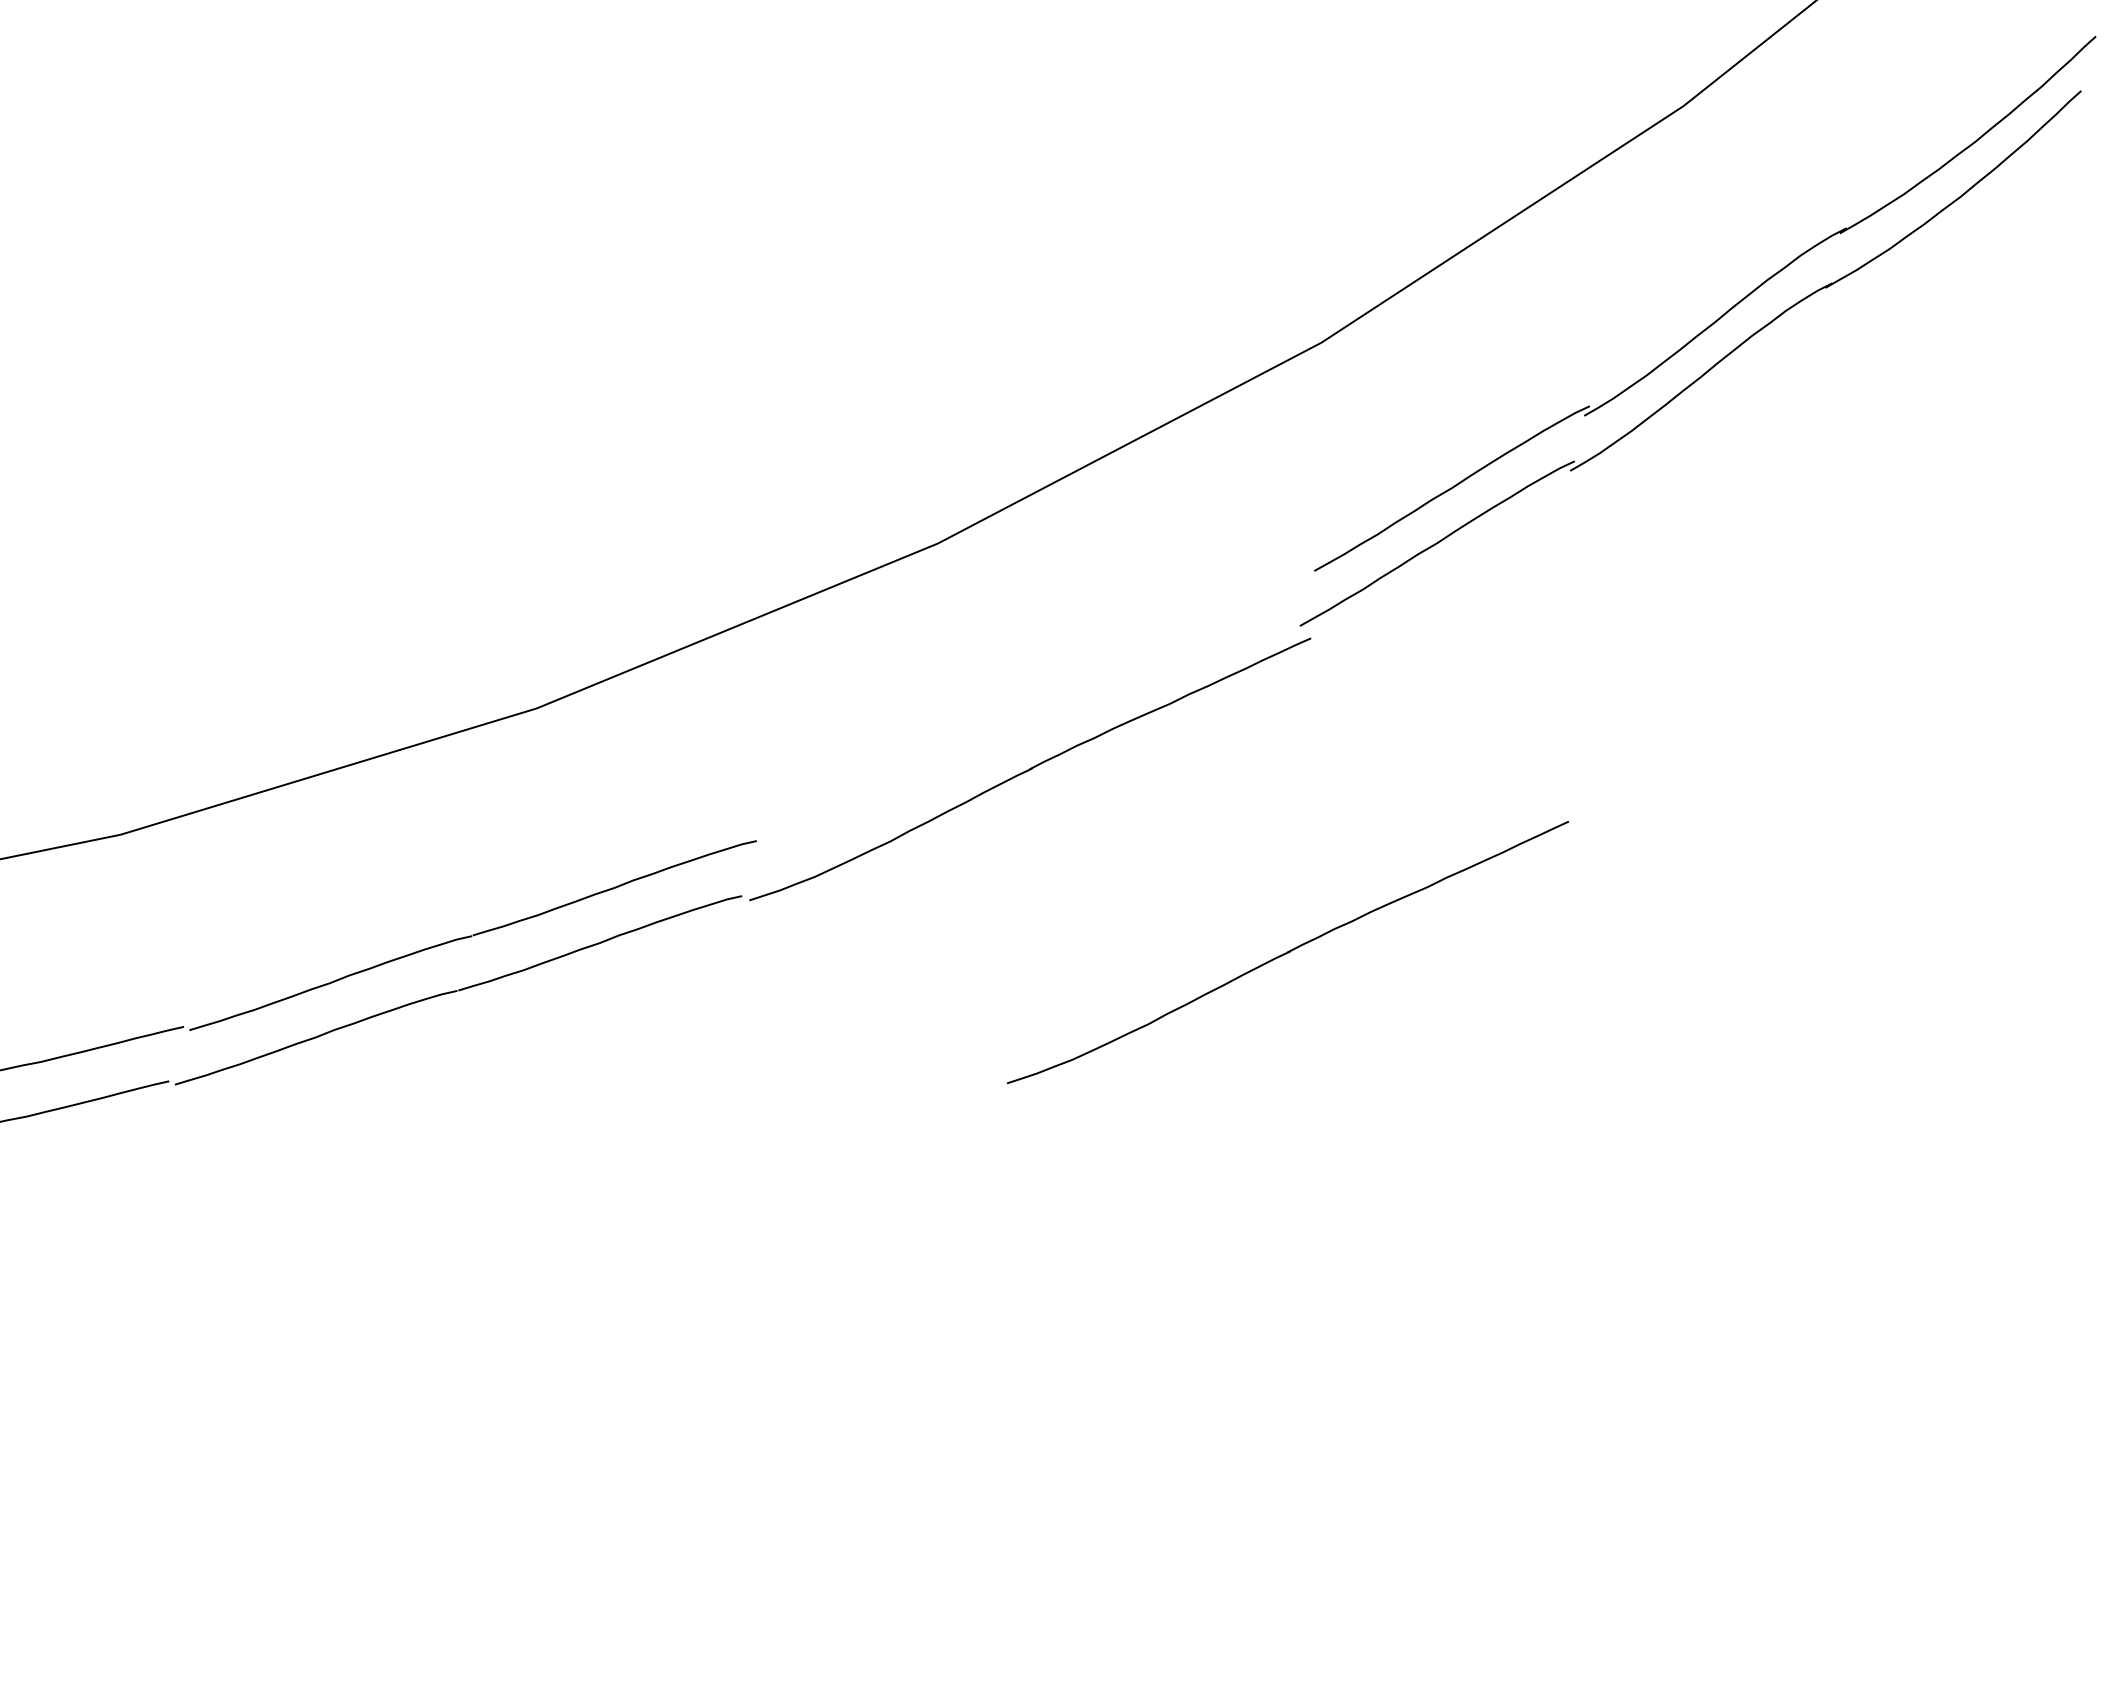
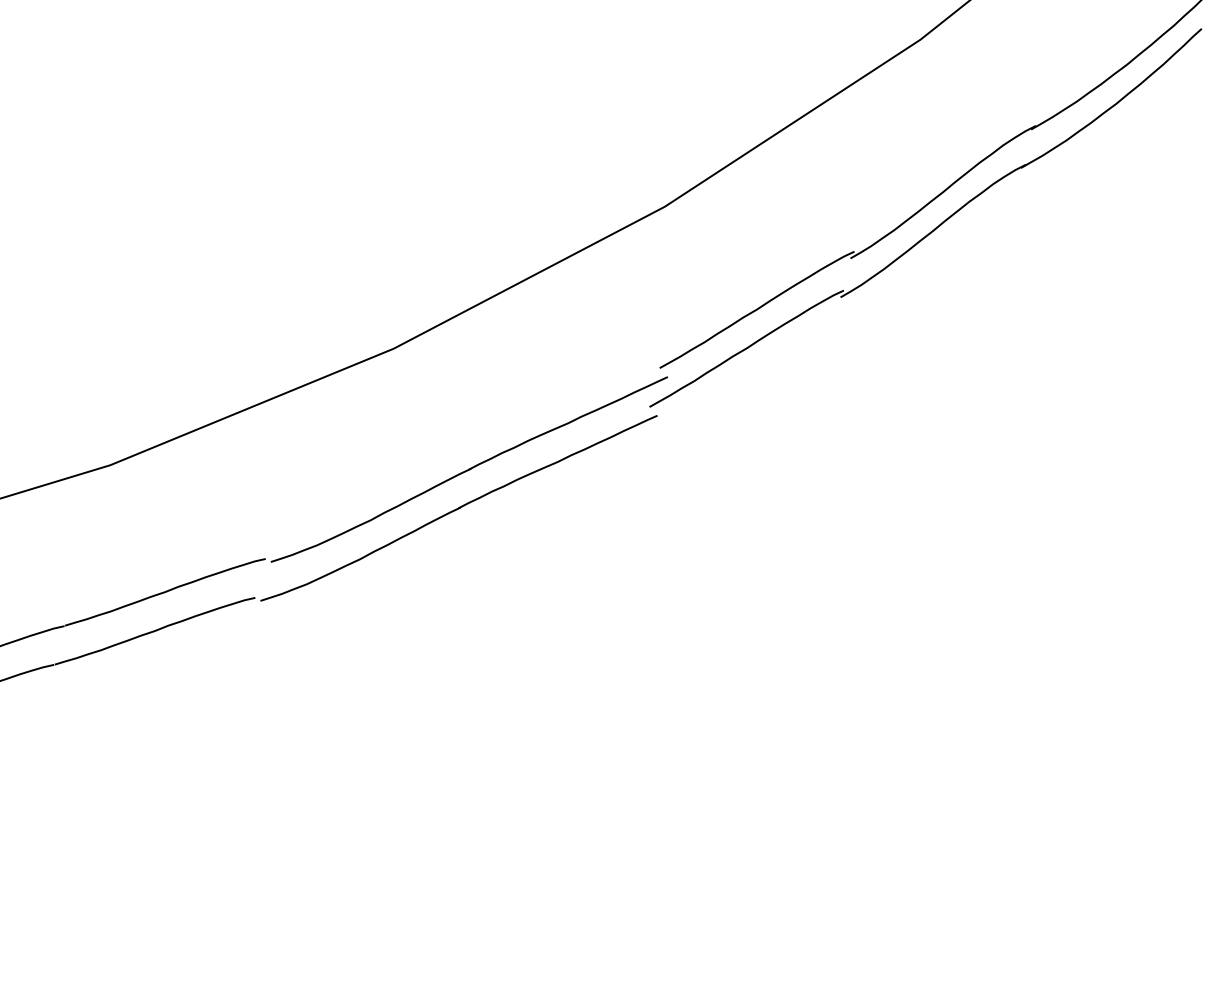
part: (1287, 952) -> (469, 469), moved

